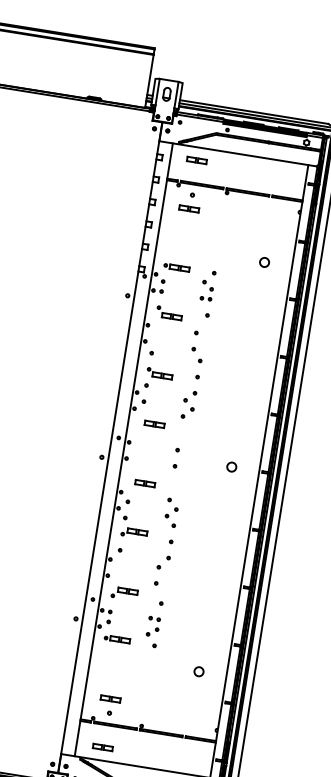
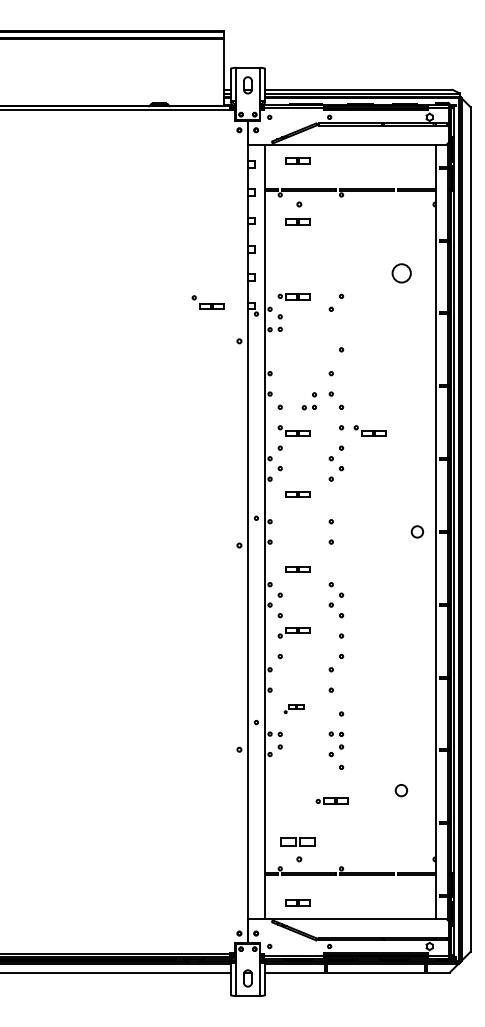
circle: (263, 261) -> (400, 272), size x1.6
part: (206, 293) -> (309, 401), moved
part: (168, 313) -> (207, 302), moved
part: (219, 382) -> (369, 430), added
circle: (231, 466) -> (416, 531), moved
part: (123, 593) -> (293, 709), size x0.6
part: (116, 639) -> (331, 800), moved
part: (110, 698) -> (297, 841), size x1.4

